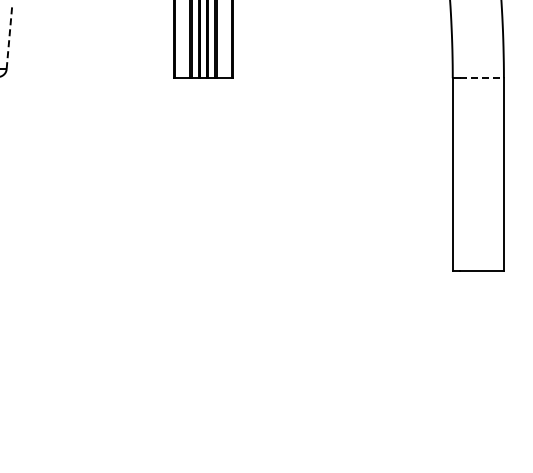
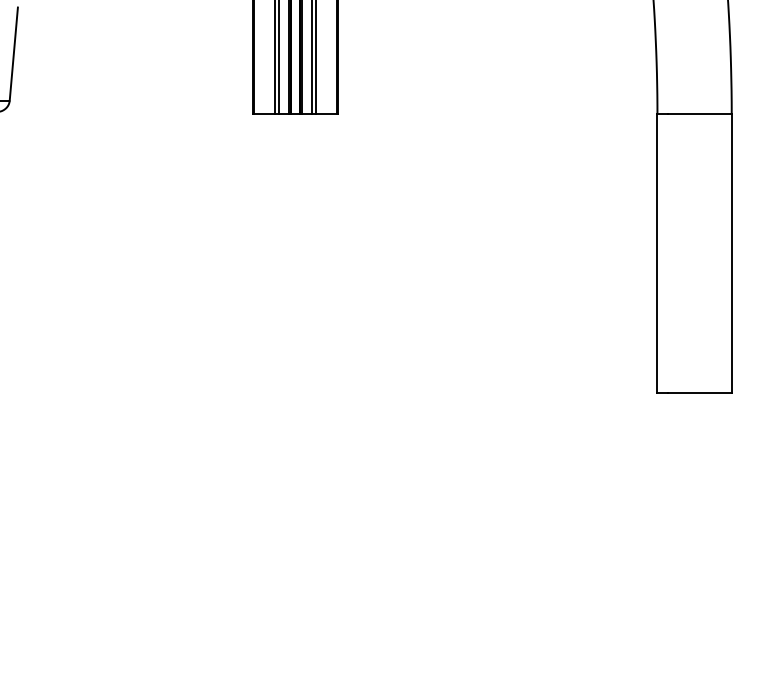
line: (9, 36) -> (13, 53), dashed -> solid
line: (482, 78) -> (700, 114), dashed -> solid

